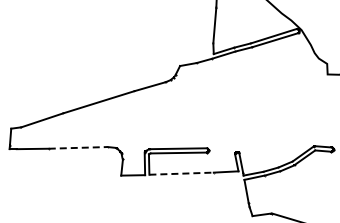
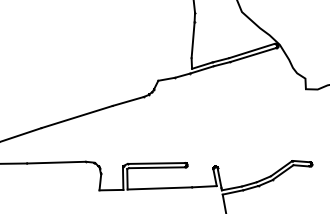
line: (78, 147) -> (56, 162), dashed -> solid
line: (182, 173) -> (160, 188), dashed -> solid

